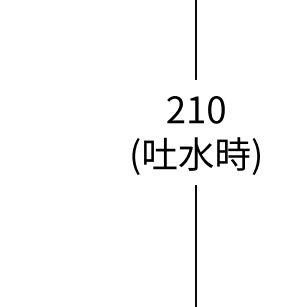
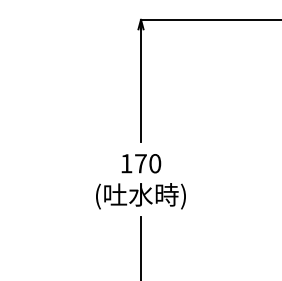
text: (185, 109) -> (133, 163), 210 -> 170

